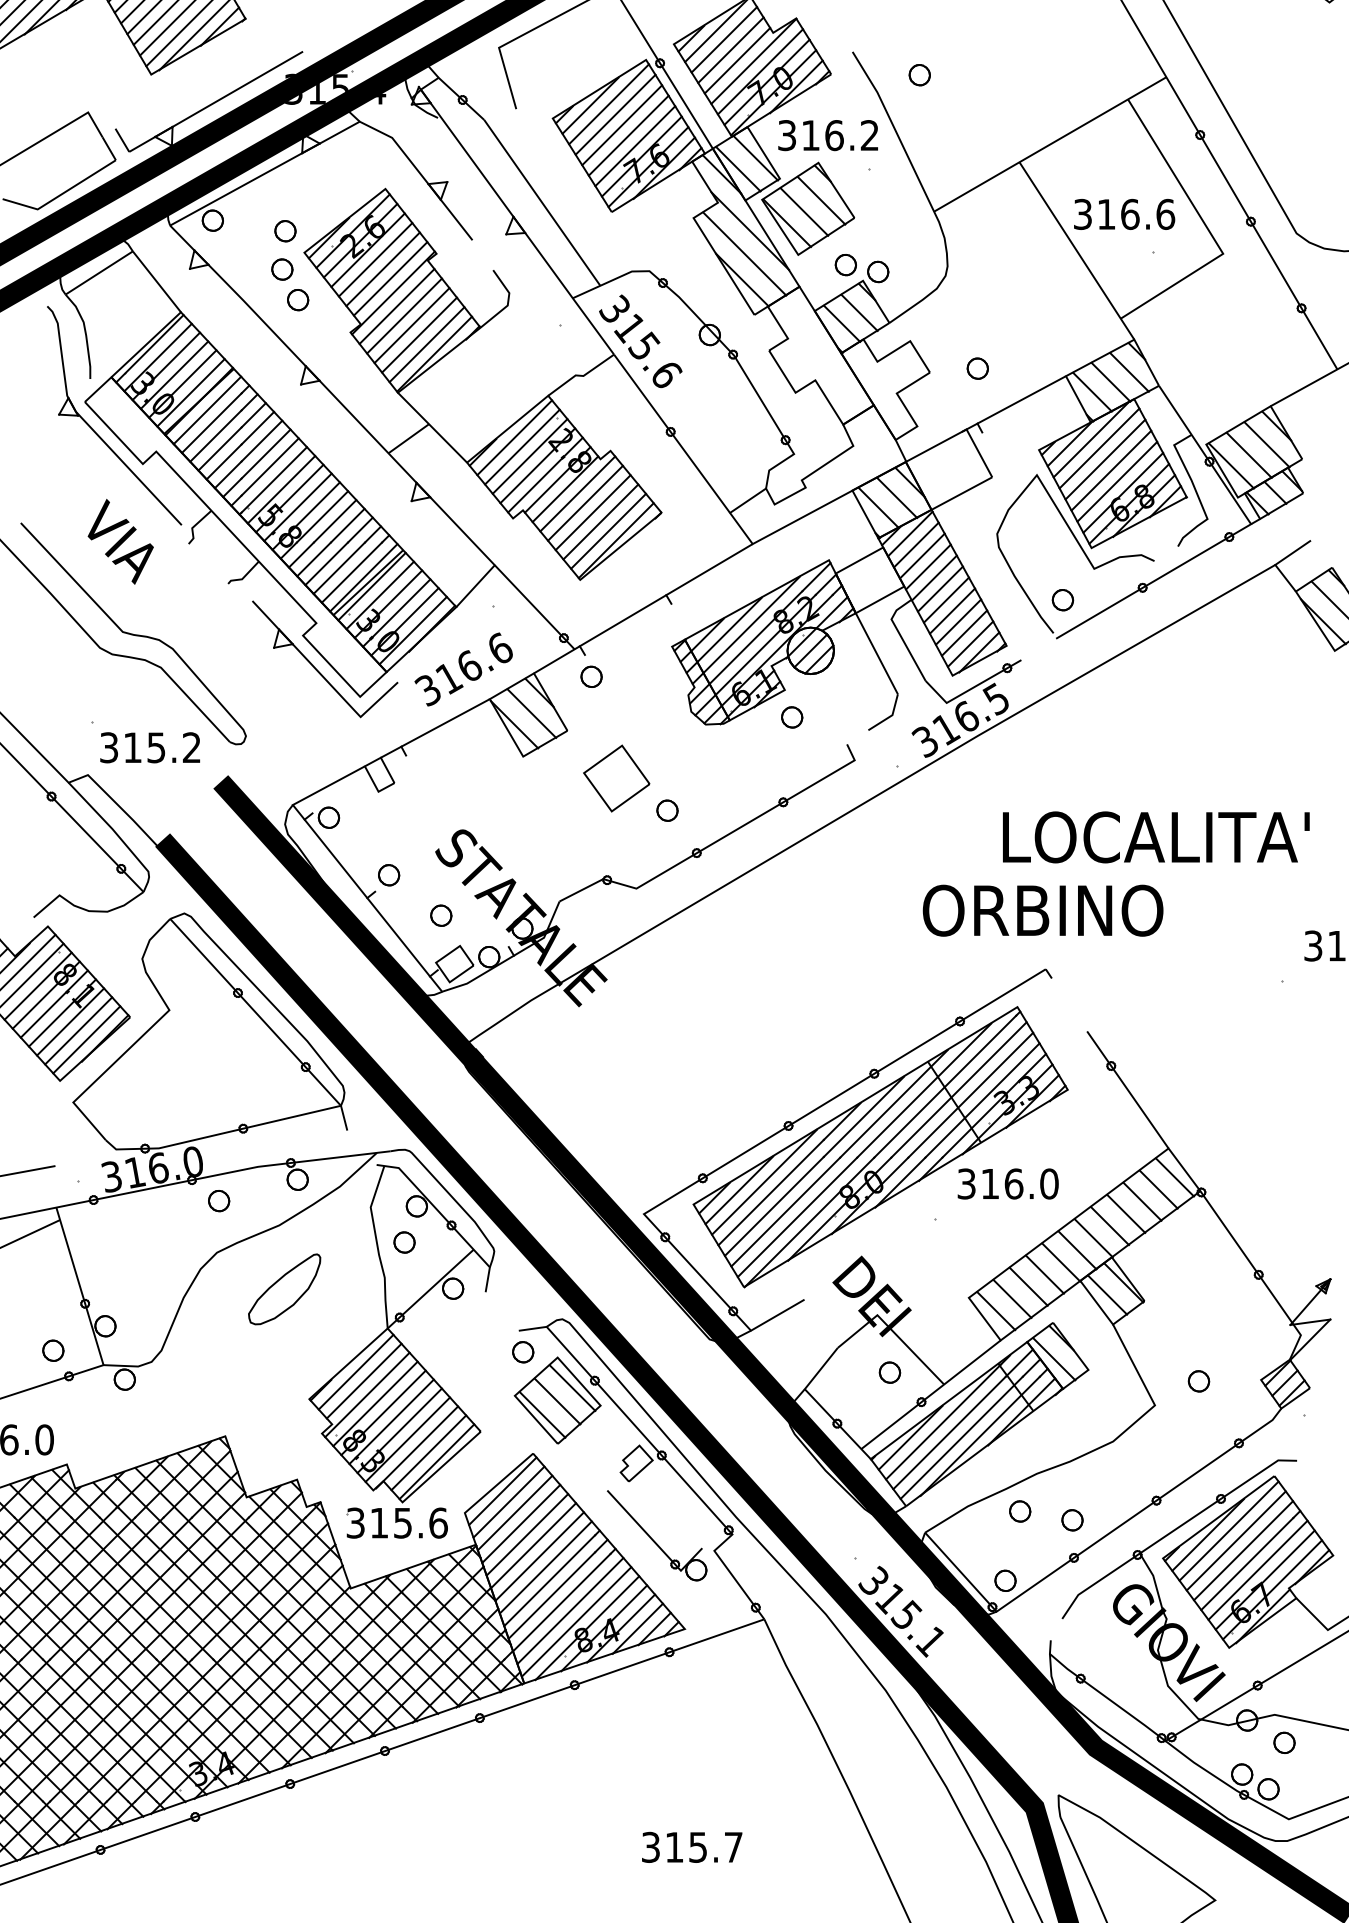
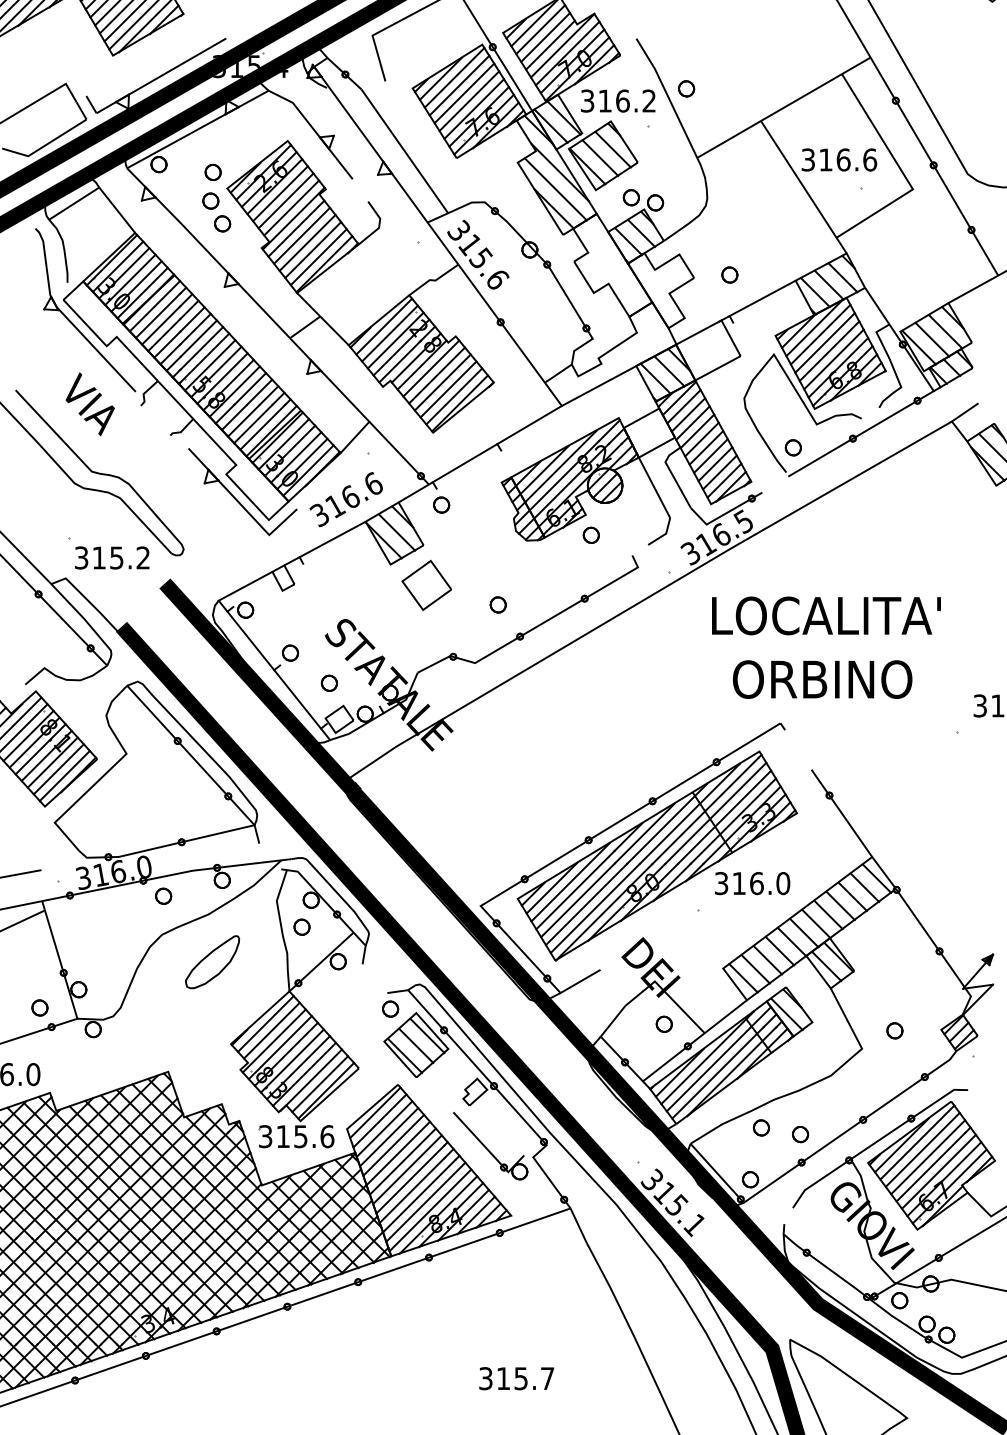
part: (919, 75) -> (686, 89), moved
part: (616, 778) -> (426, 585), moved
text: (1156, 837) -> (826, 616), moved
text: (1042, 910) -> (822, 679), moved
part: (1284, 1742) -> (899, 1300), moved

